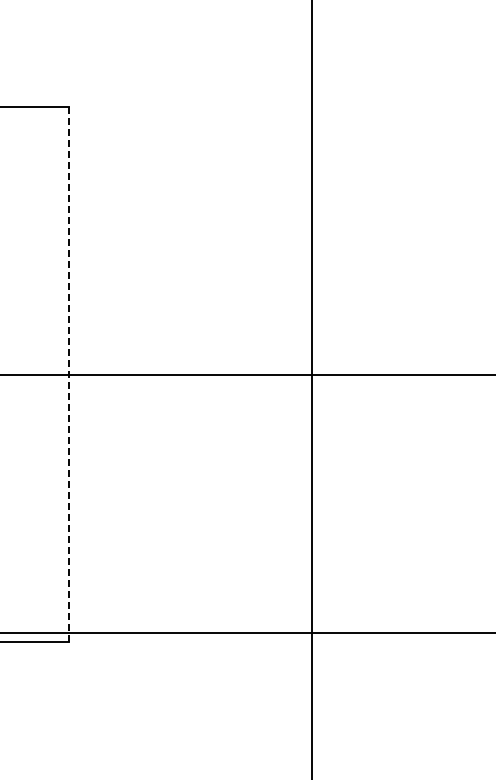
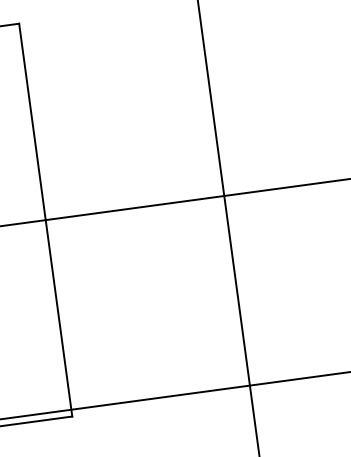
line: (68, 374) -> (45, 220), dashed -> solid

